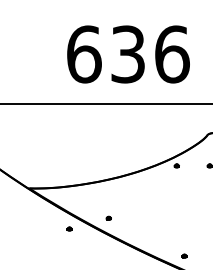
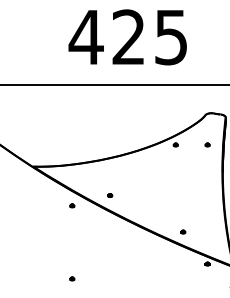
text: (127, 54) -> (128, 37), 636 -> 425

